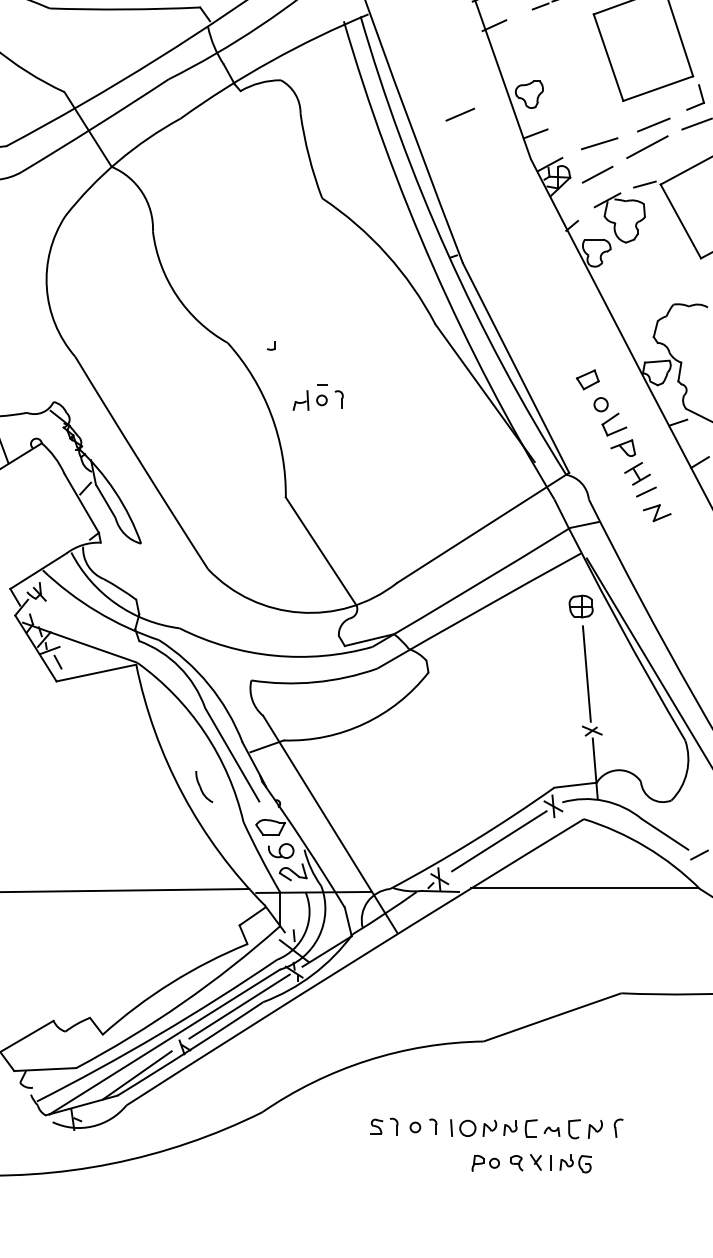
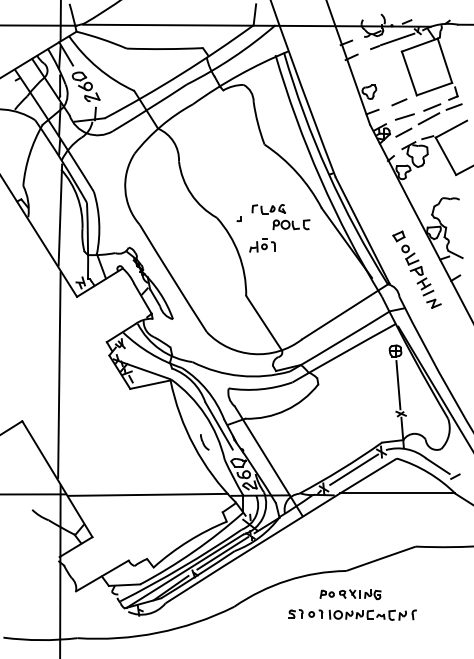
line: (460, 115) -> (399, 102), moved
part: (353, 342) -> (280, 217), added
part: (531, 1163) -> (350, 594), moved

